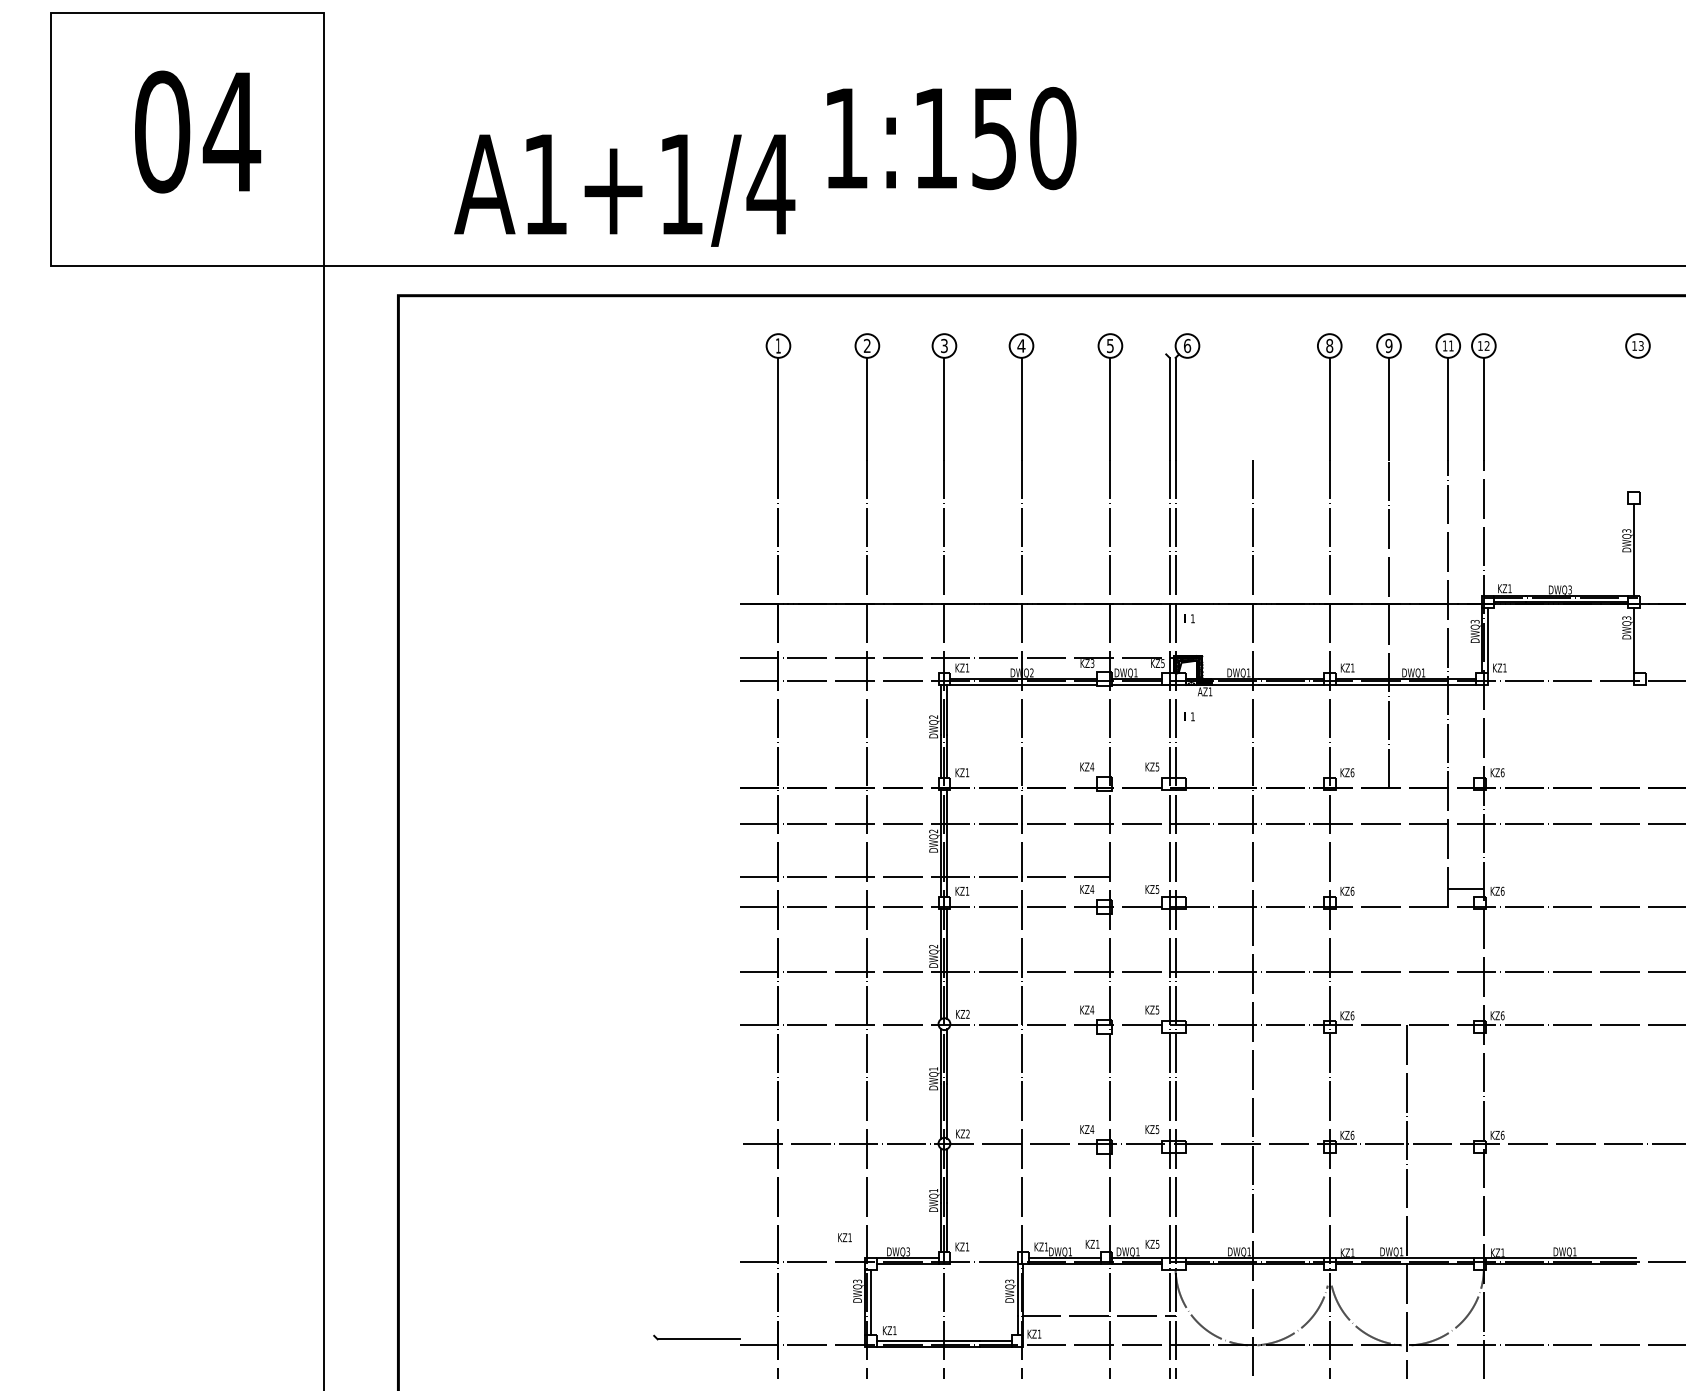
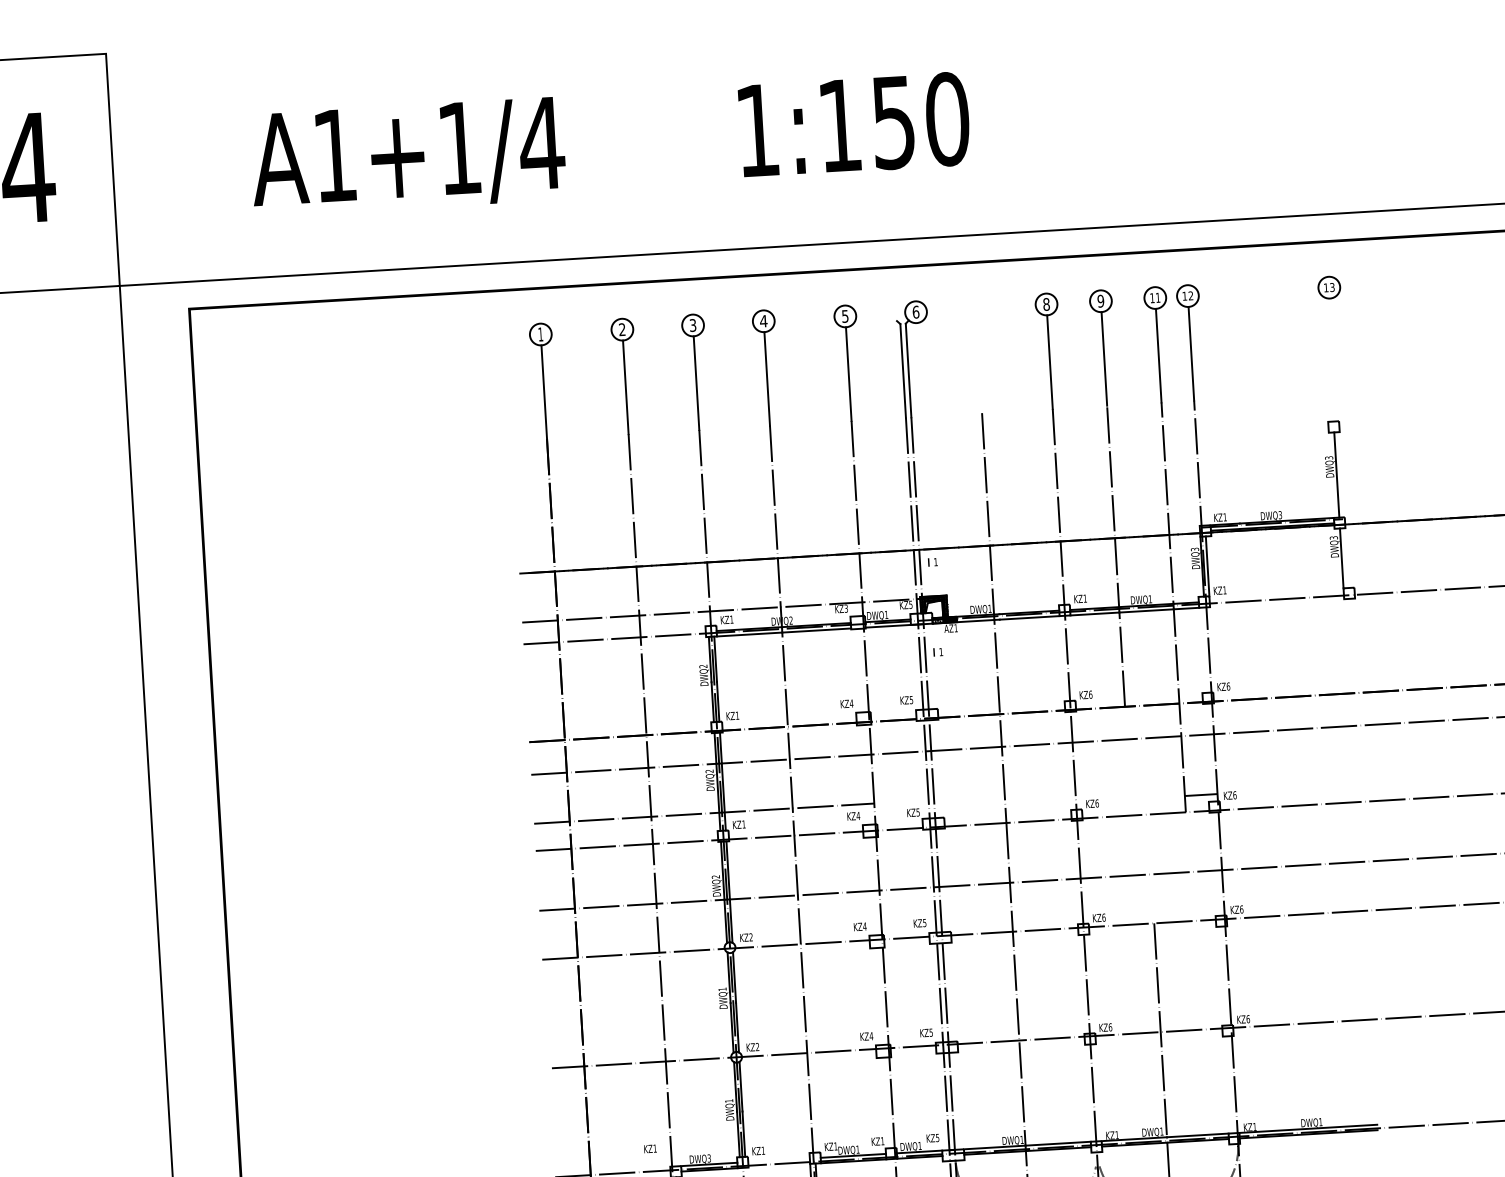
text: (951, 138) -> (854, 124), moved
text: (624, 190) -> (407, 156), moved

